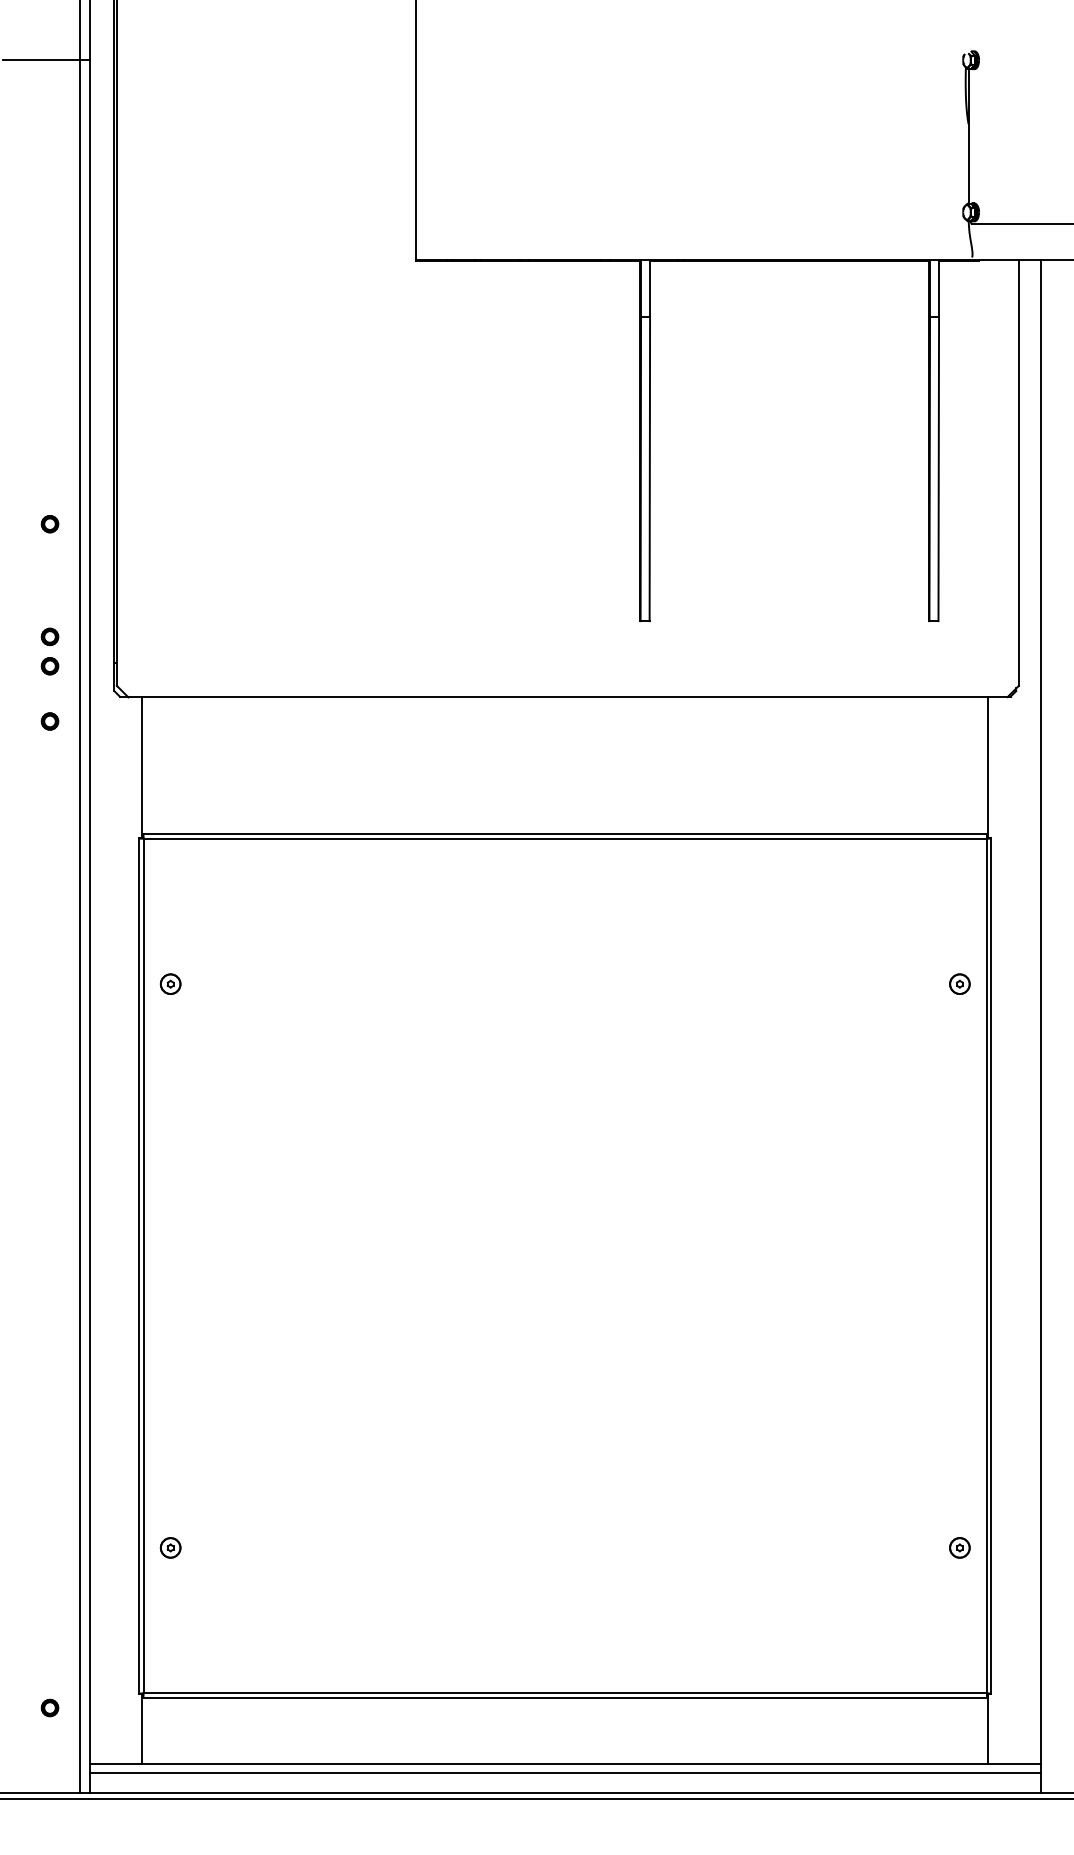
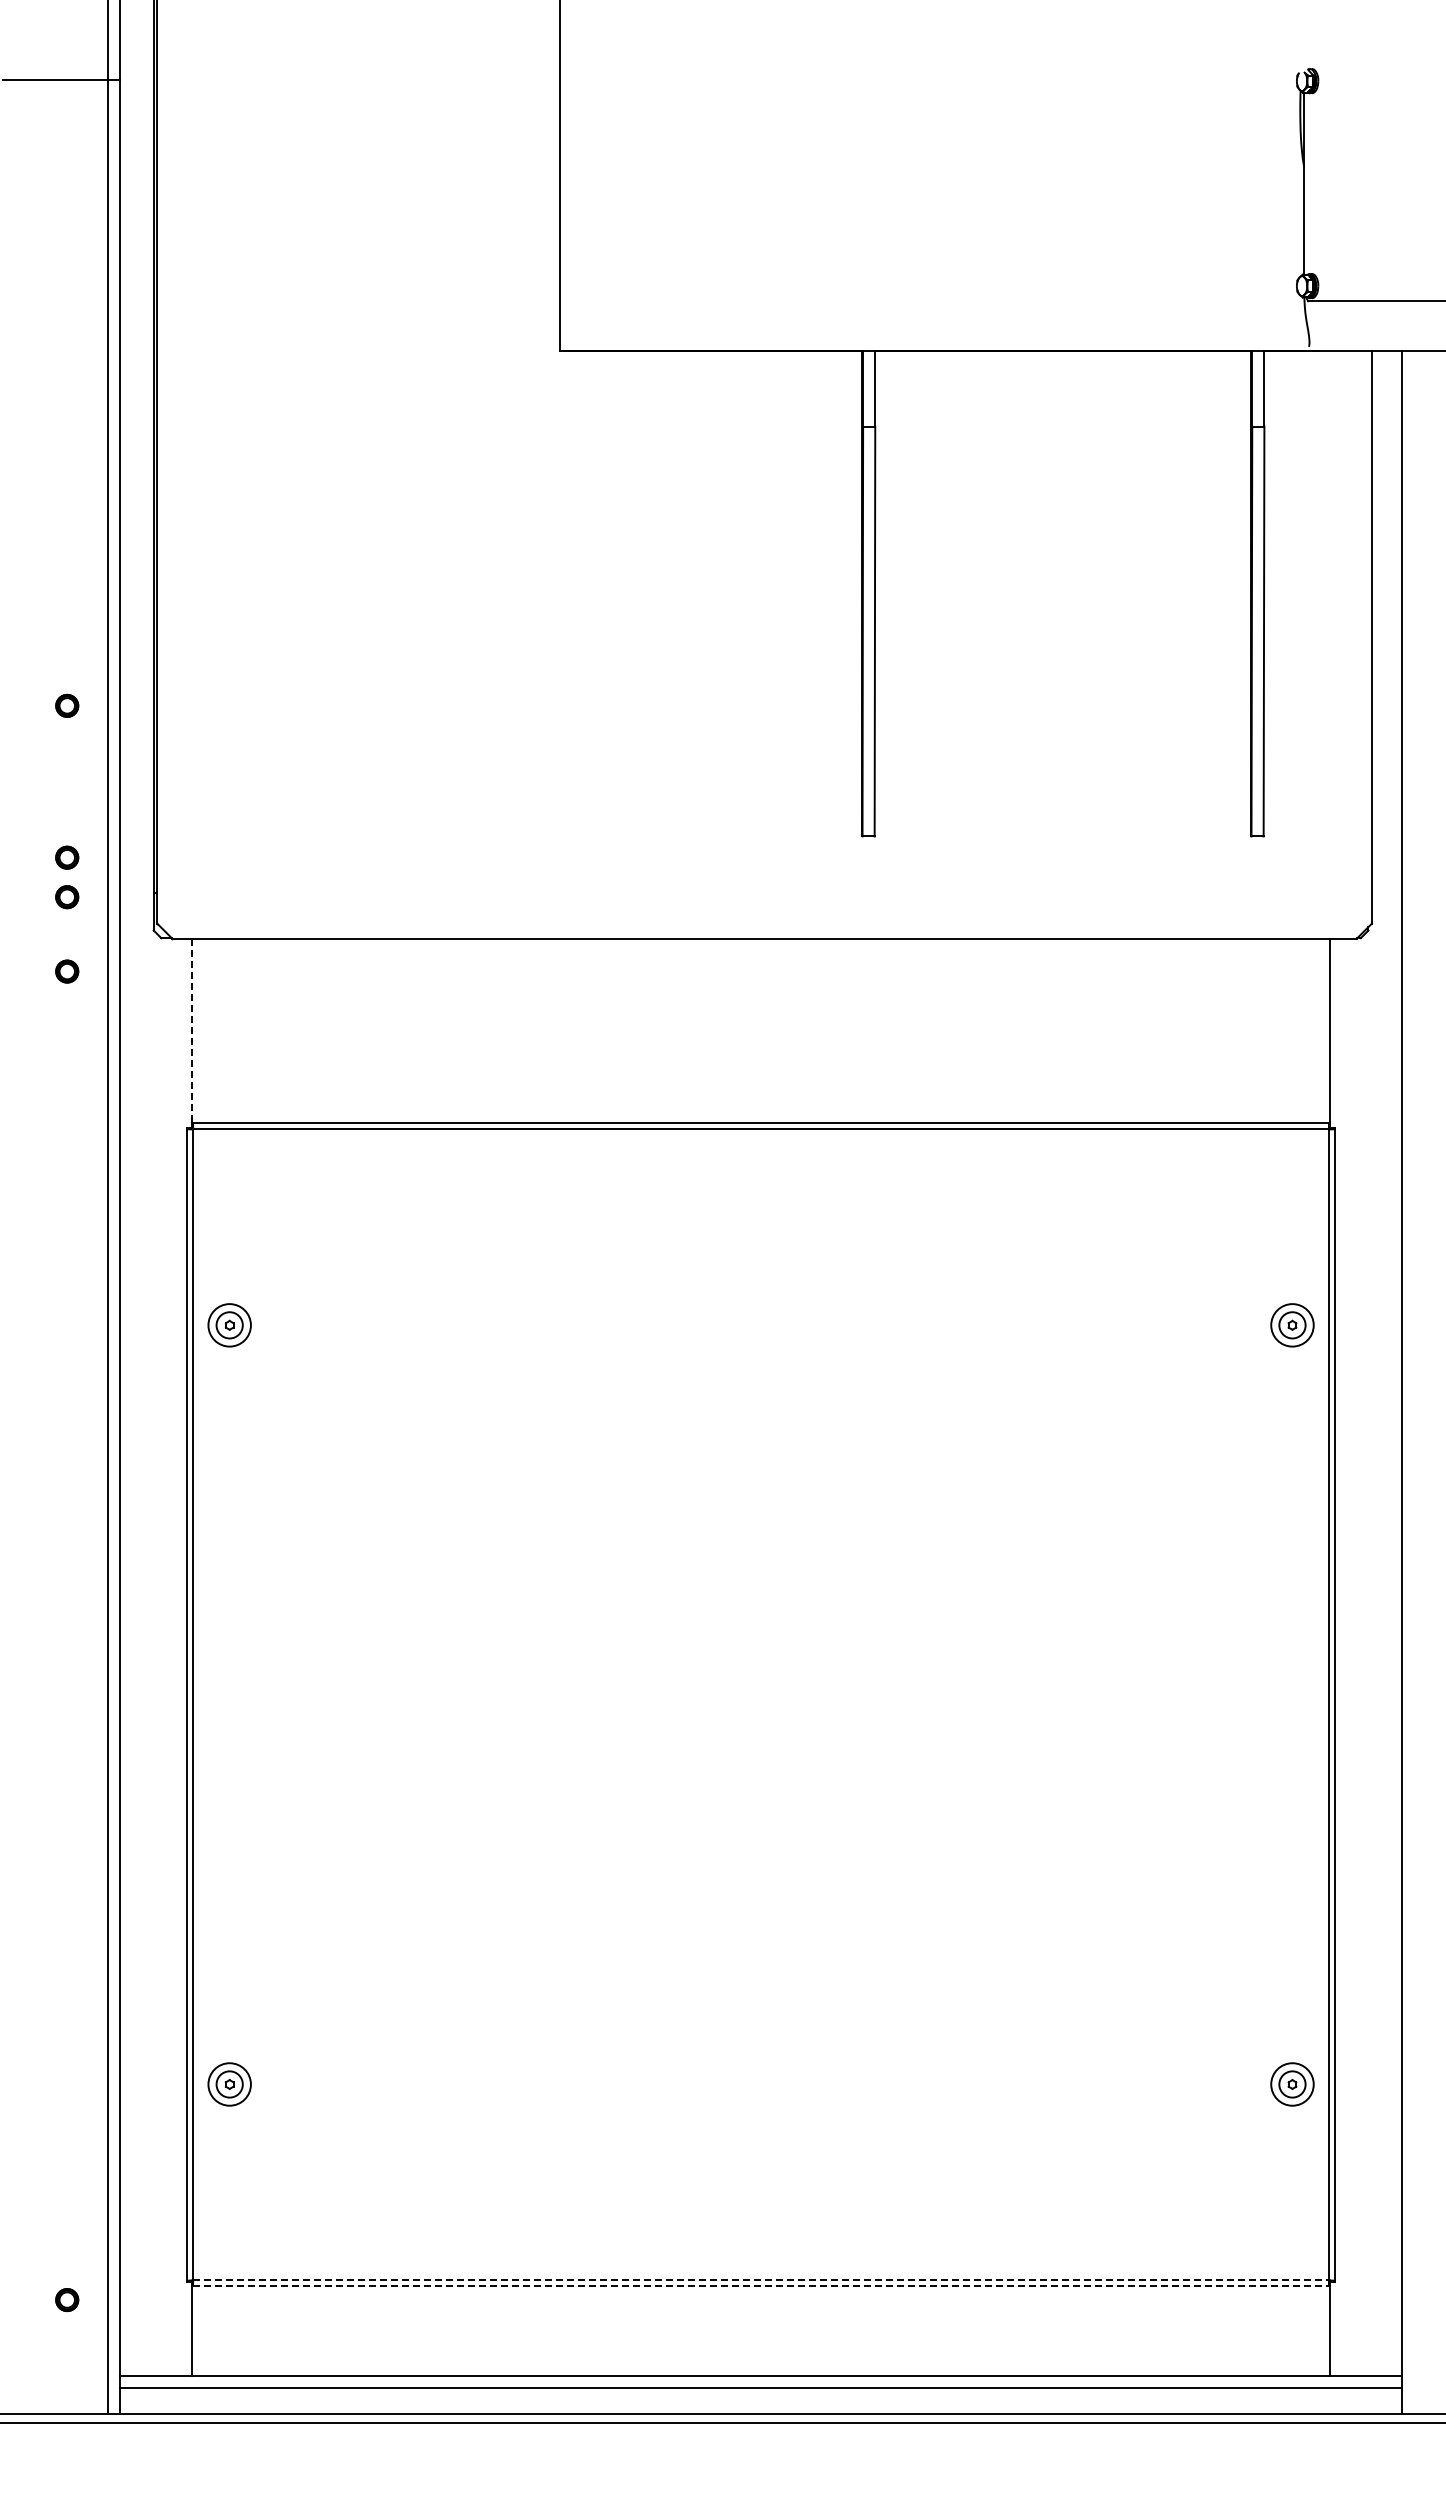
line: (142, 767) -> (191, 1033), solid -> dashed
circle: (170, 984) -> (229, 1325), size x1.6
circle: (959, 984) -> (1292, 1325), size x1.6
circle: (170, 1547) -> (229, 2084), size x1.6
circle: (959, 1547) -> (1292, 2084), size x1.6
line: (565, 1693) -> (761, 2280), solid -> dashed
line: (565, 1697) -> (761, 2286), solid -> dashed

